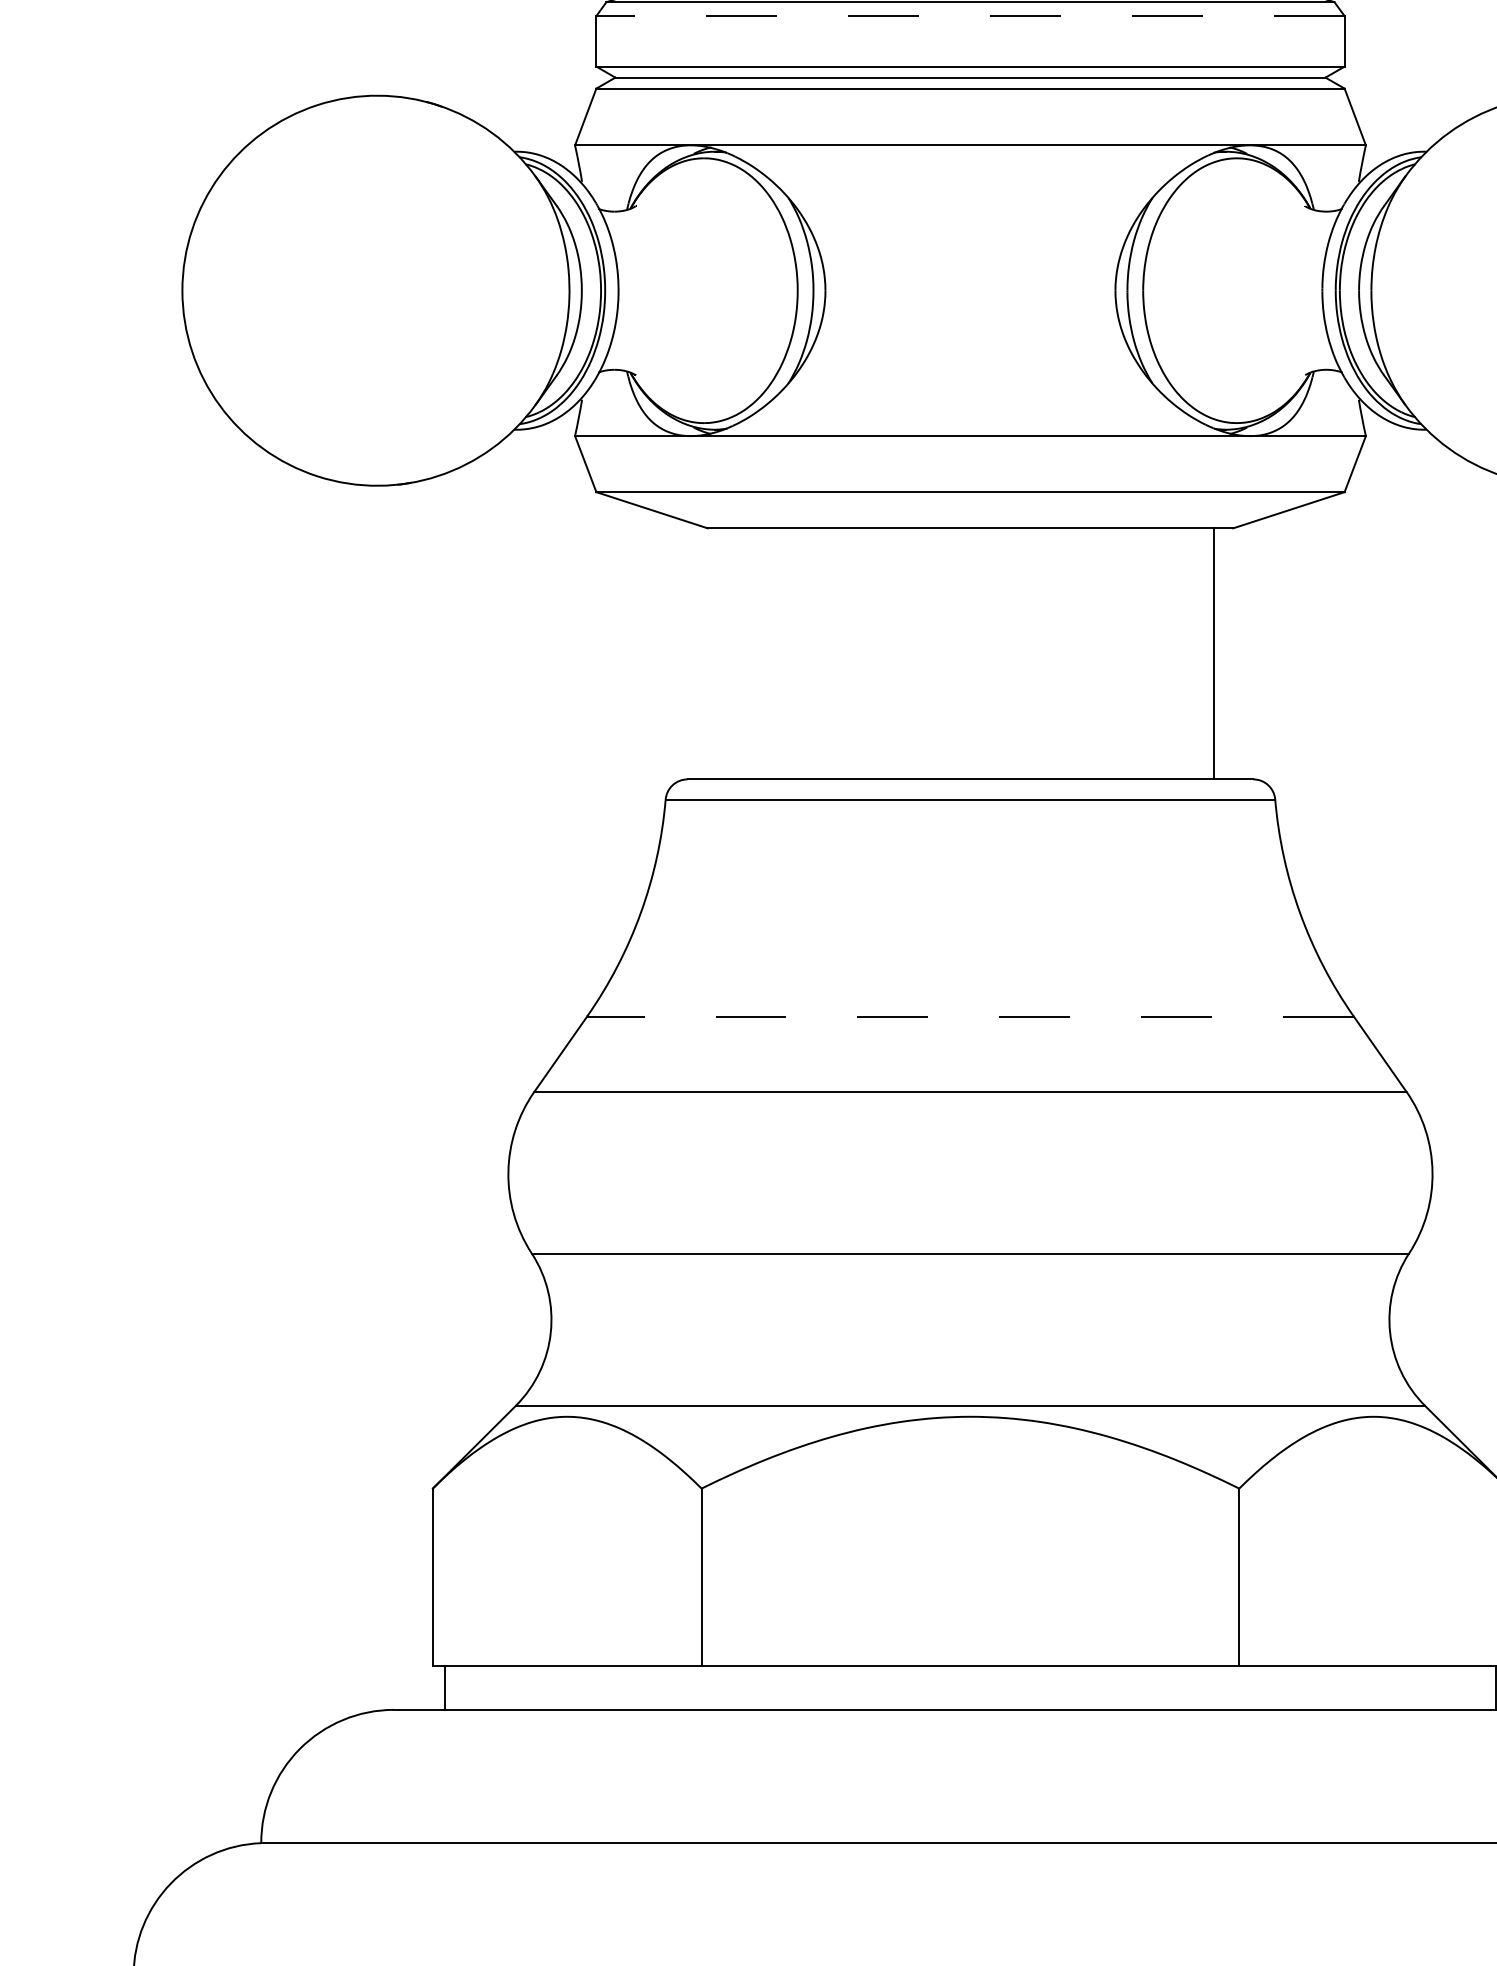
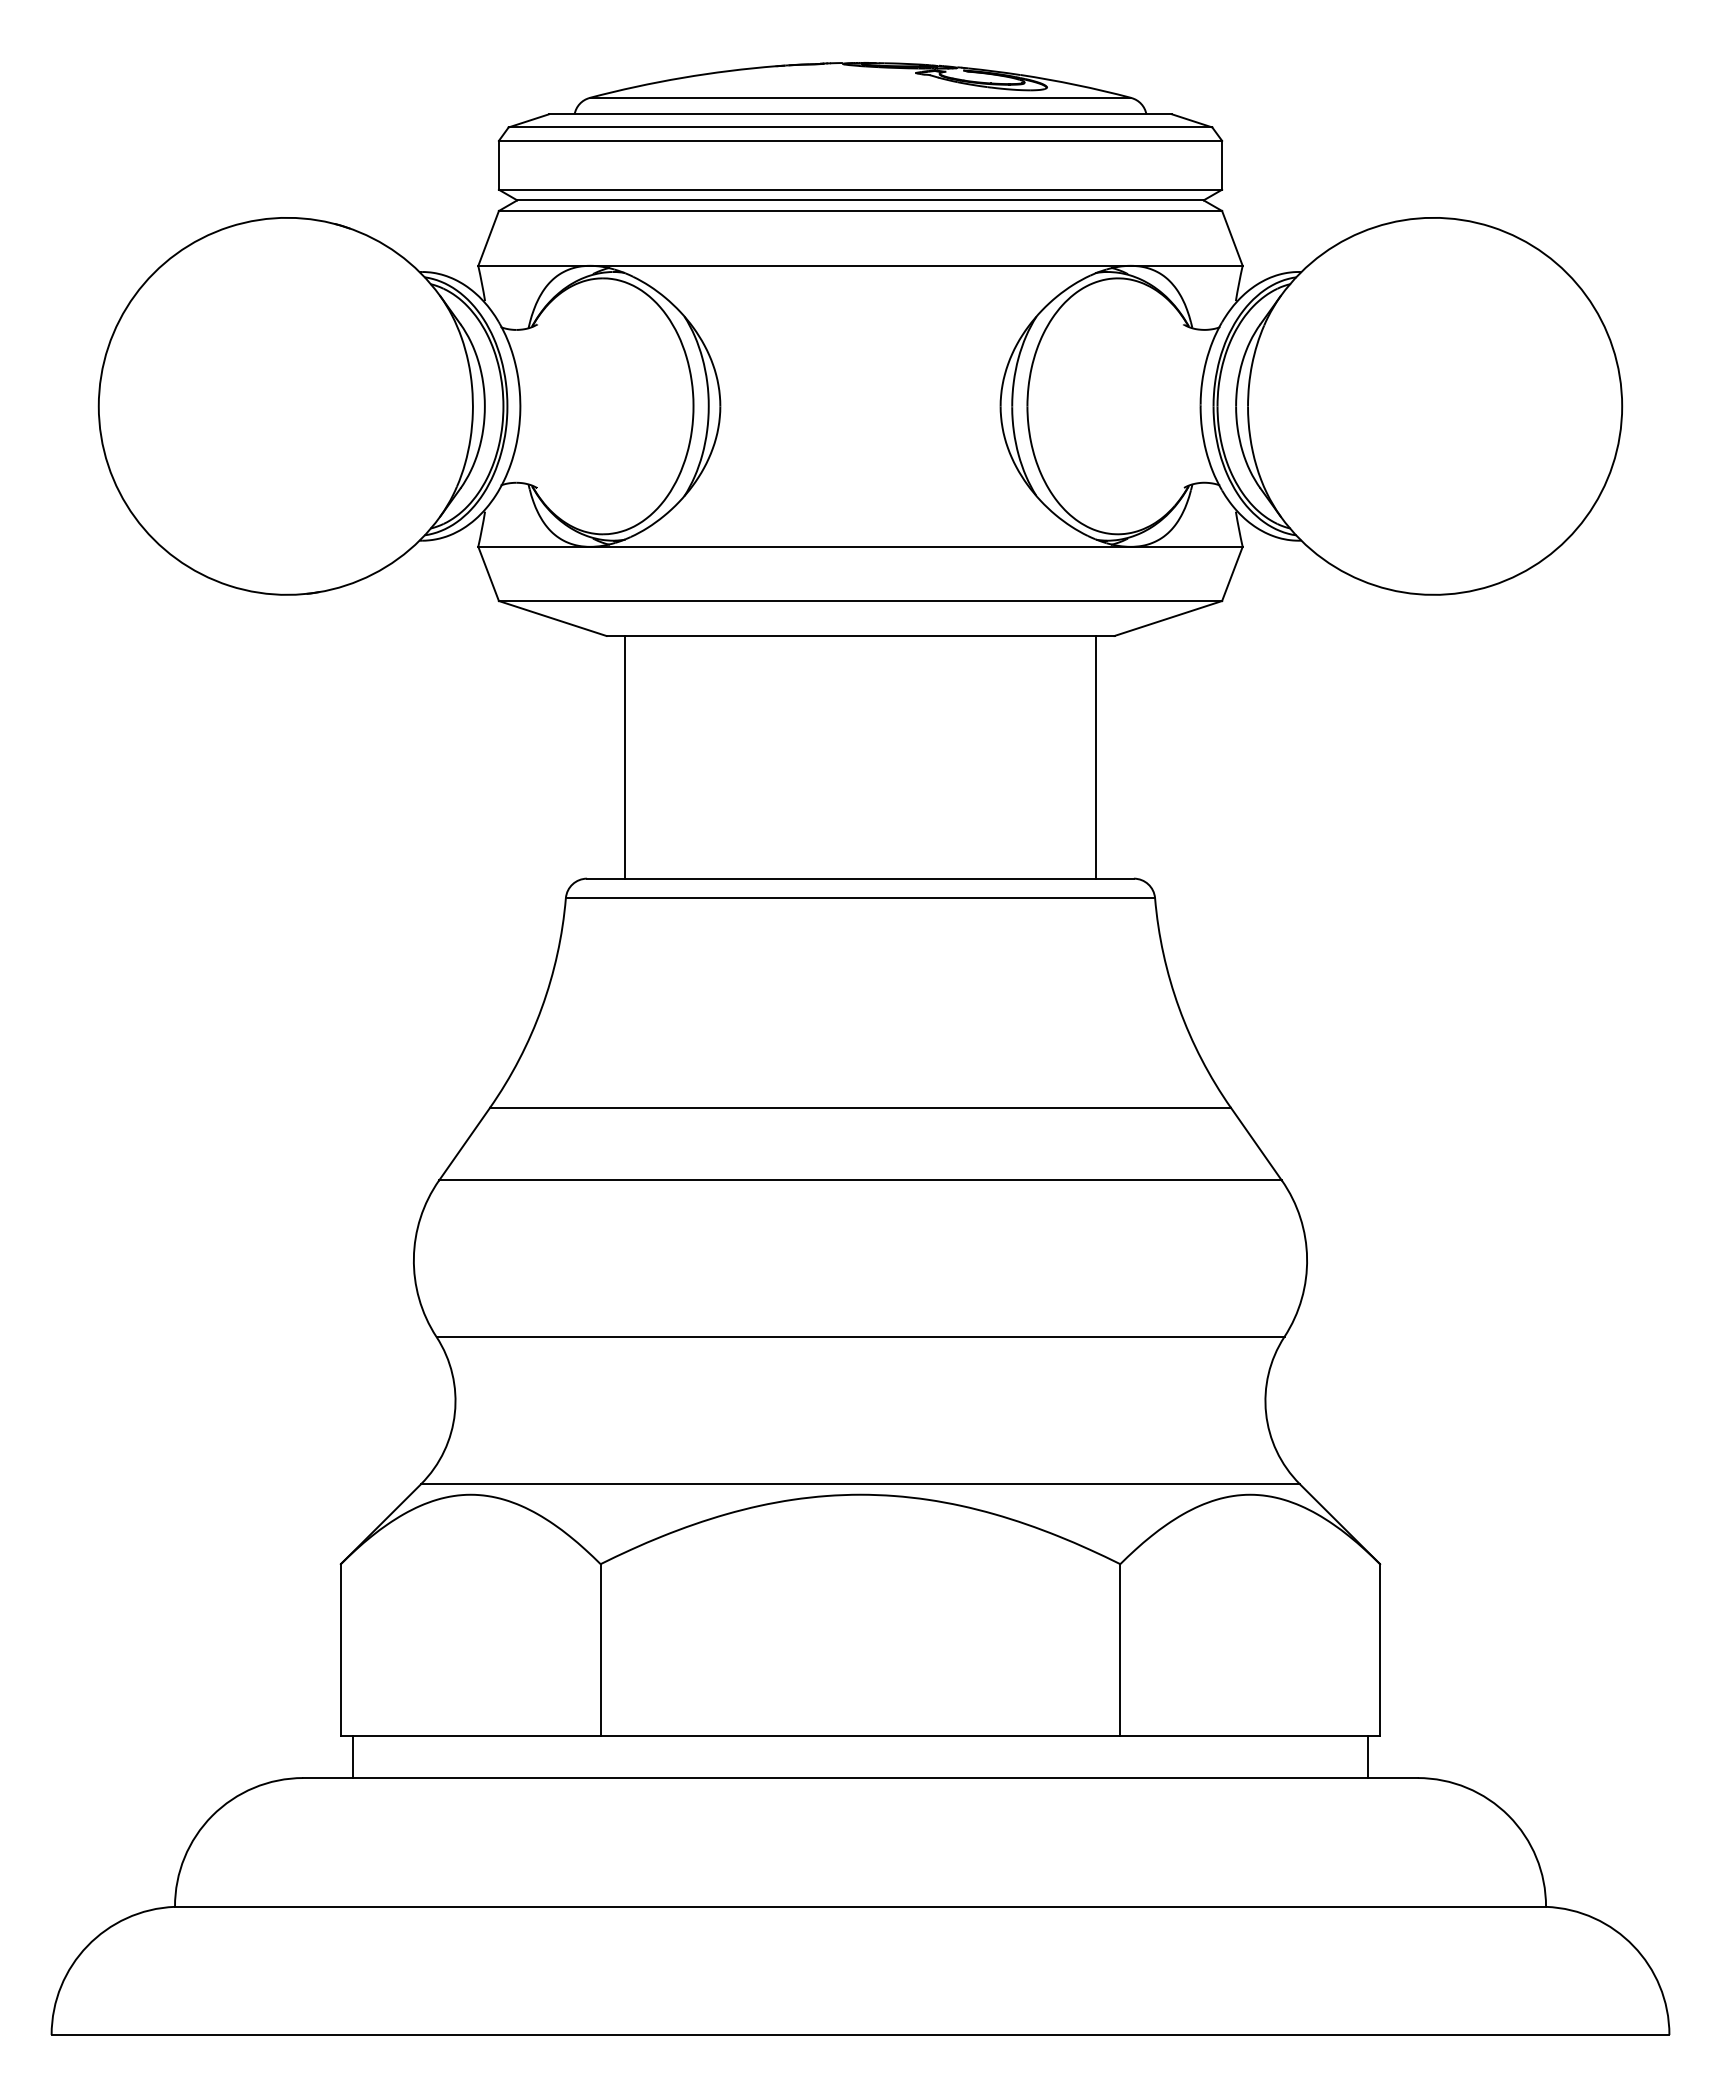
line: (970, 15) -> (860, 140), dashed -> solid
line: (727, 654) -> (625, 757), added
line: (970, 1016) -> (860, 1107), dashed -> solid

